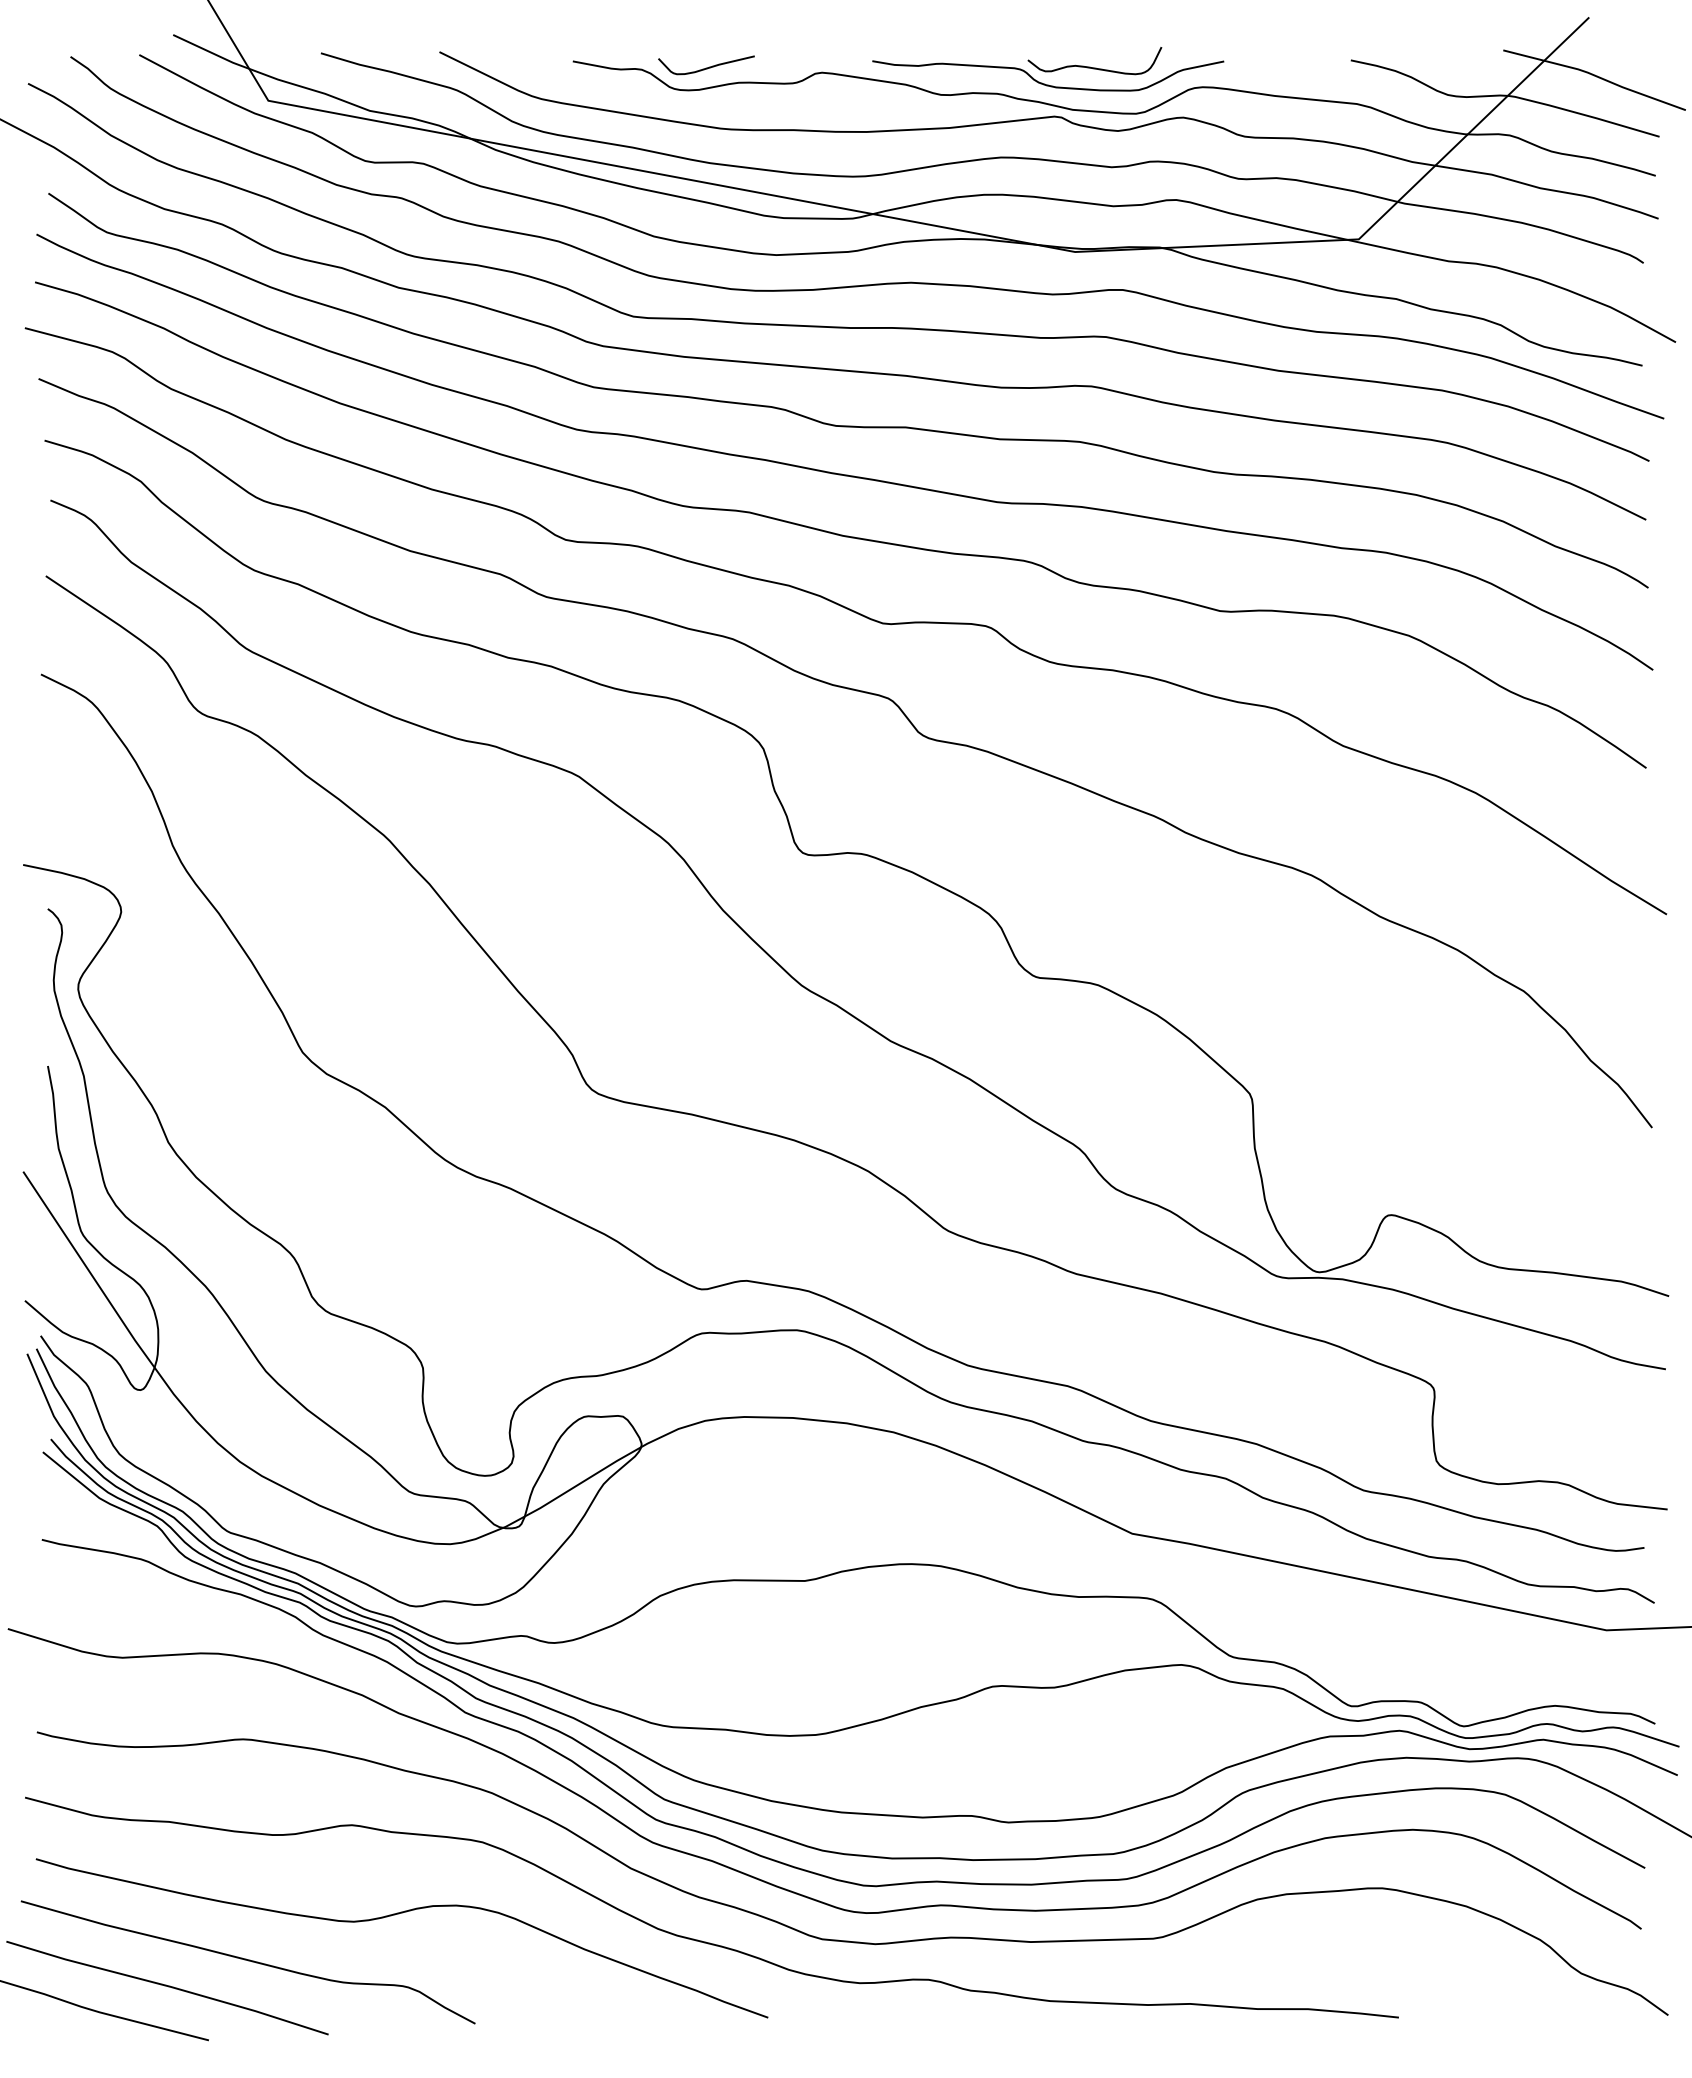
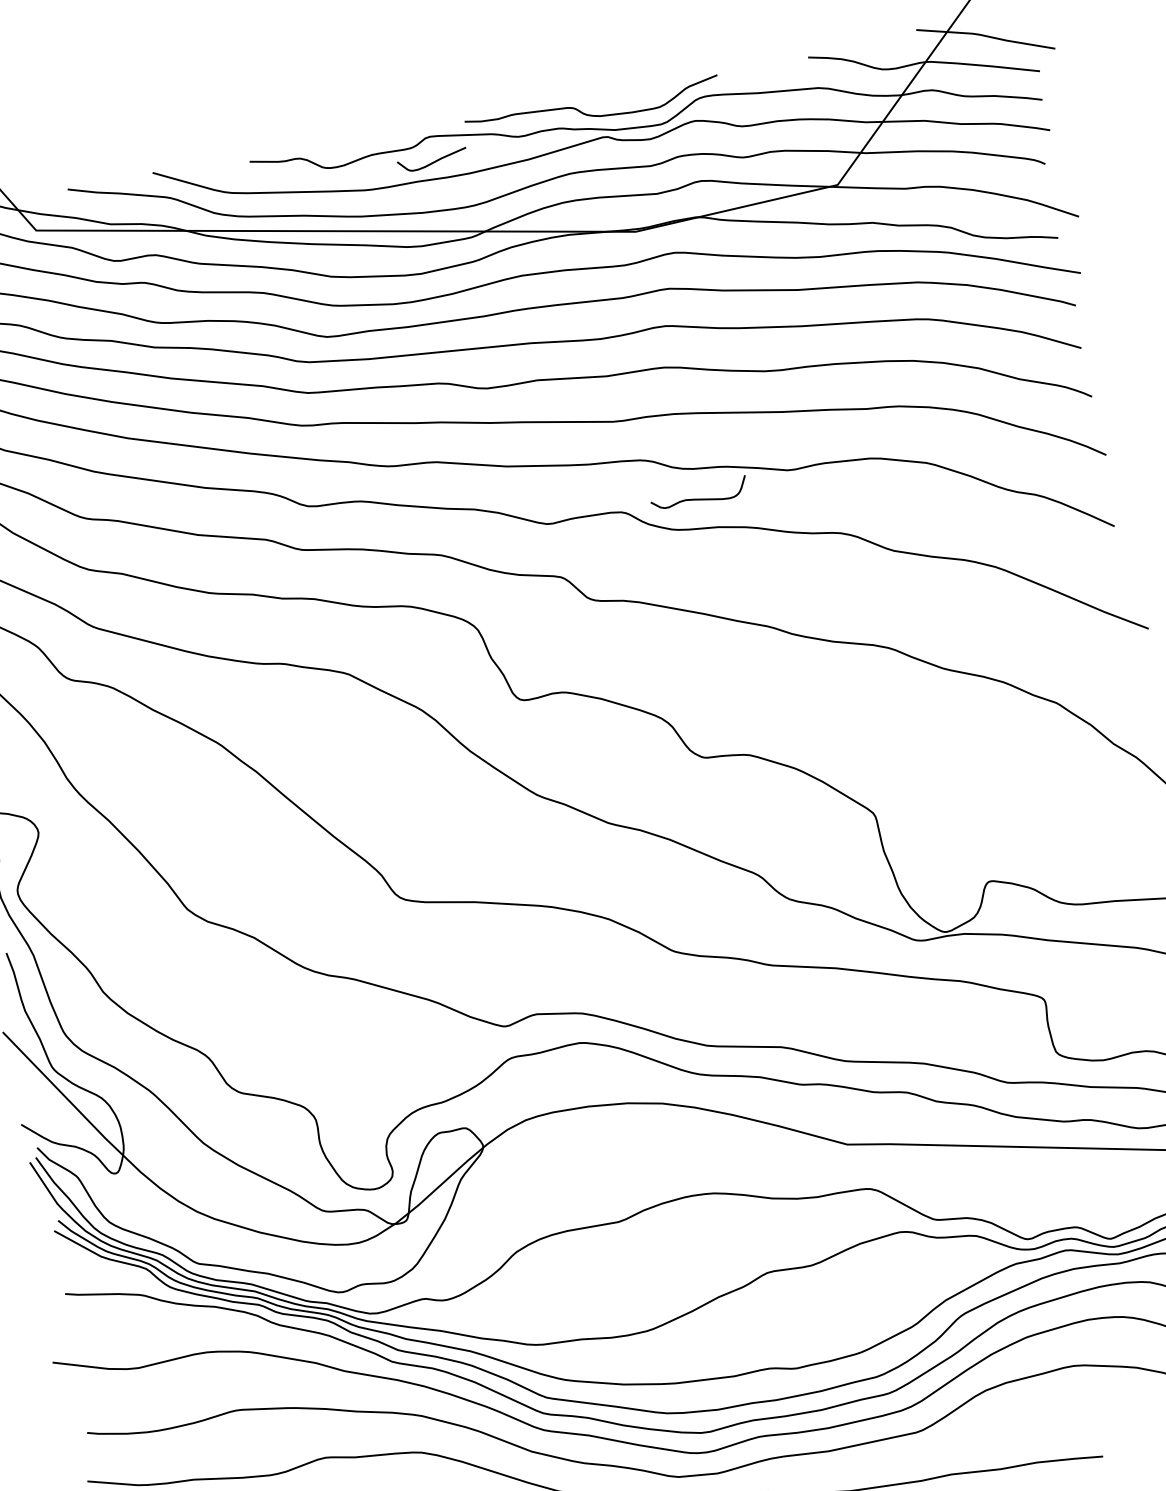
curve: (706, 67) -> (432, 162), moved
curve: (1094, 67) -> (699, 498), moved

